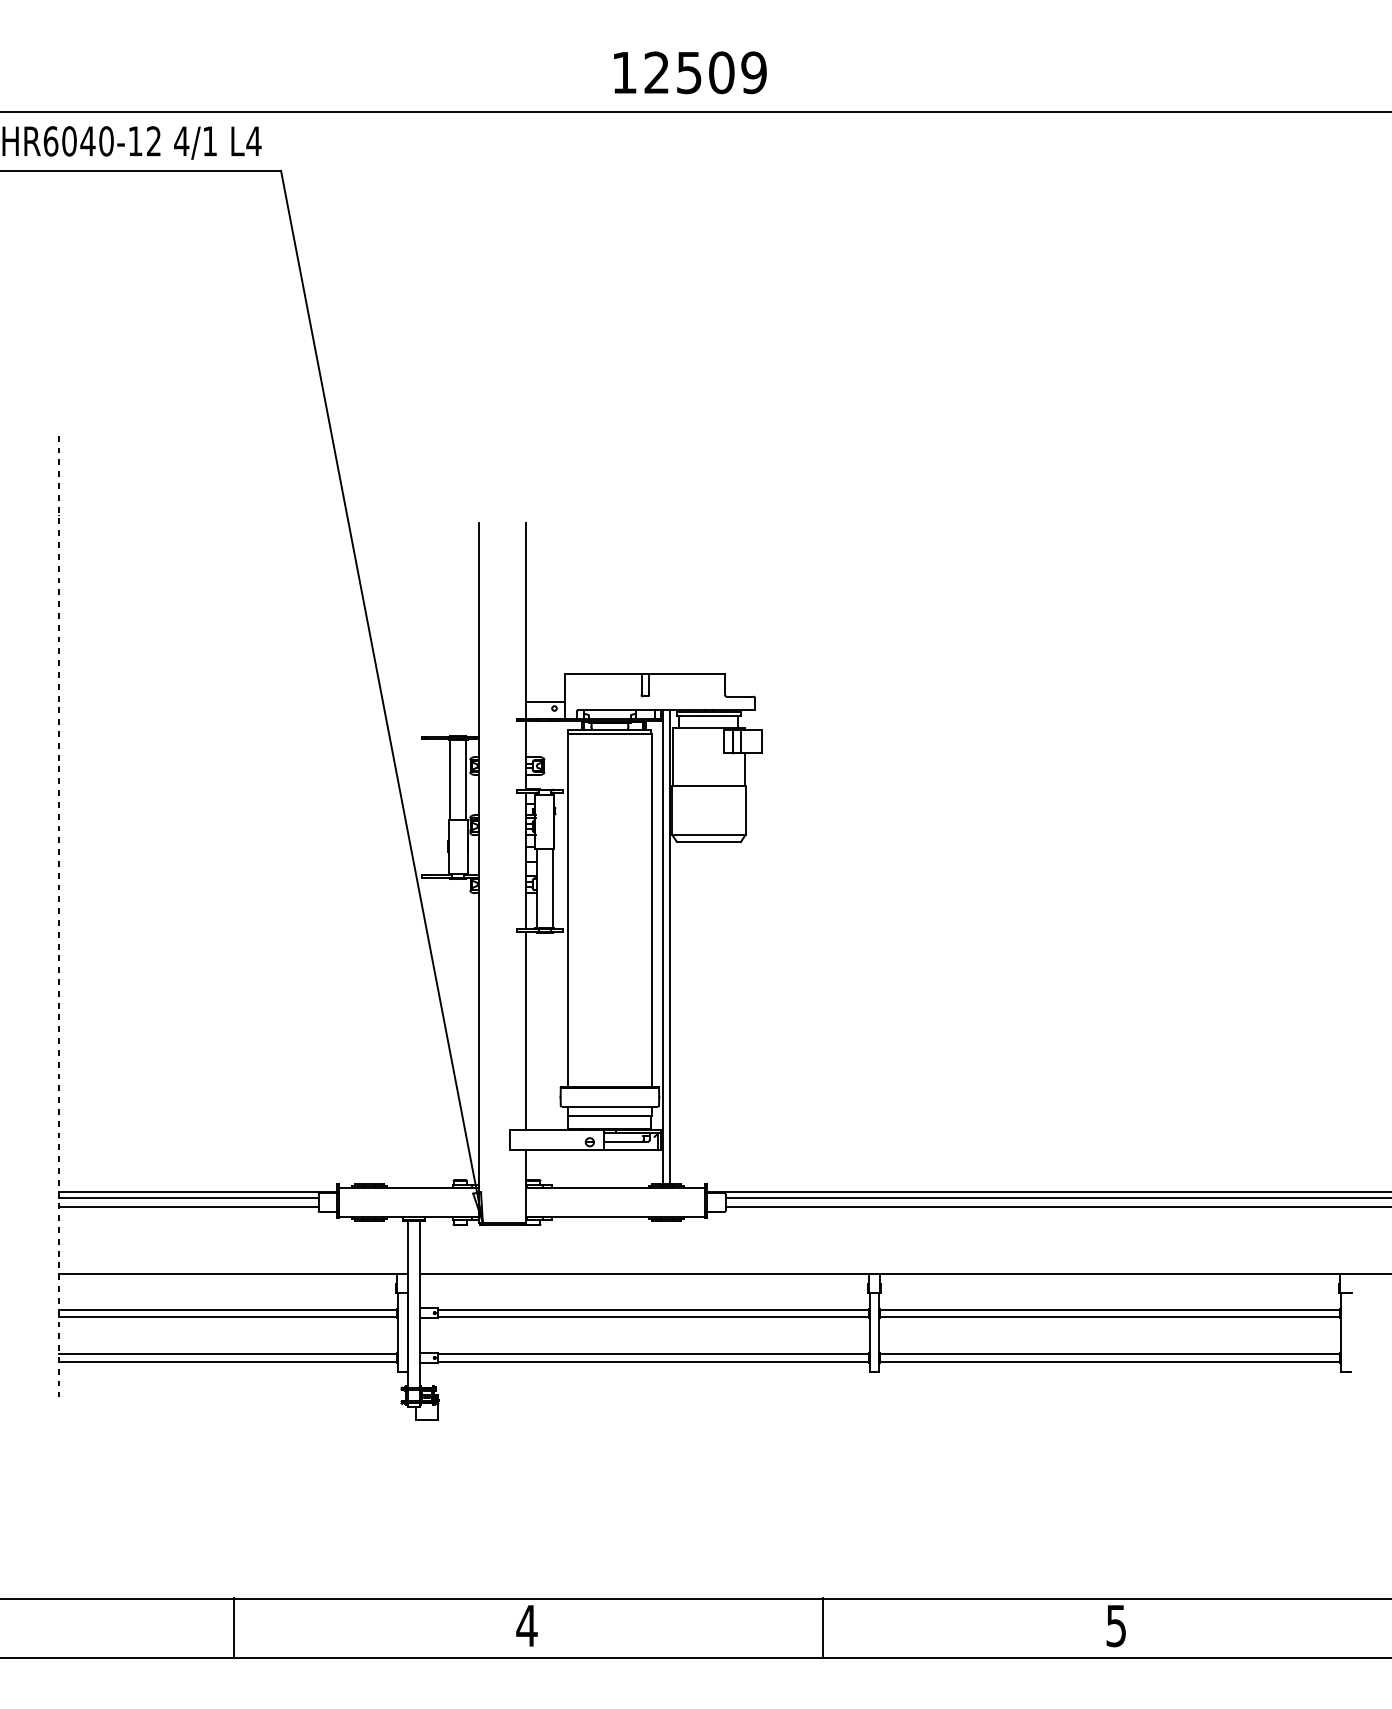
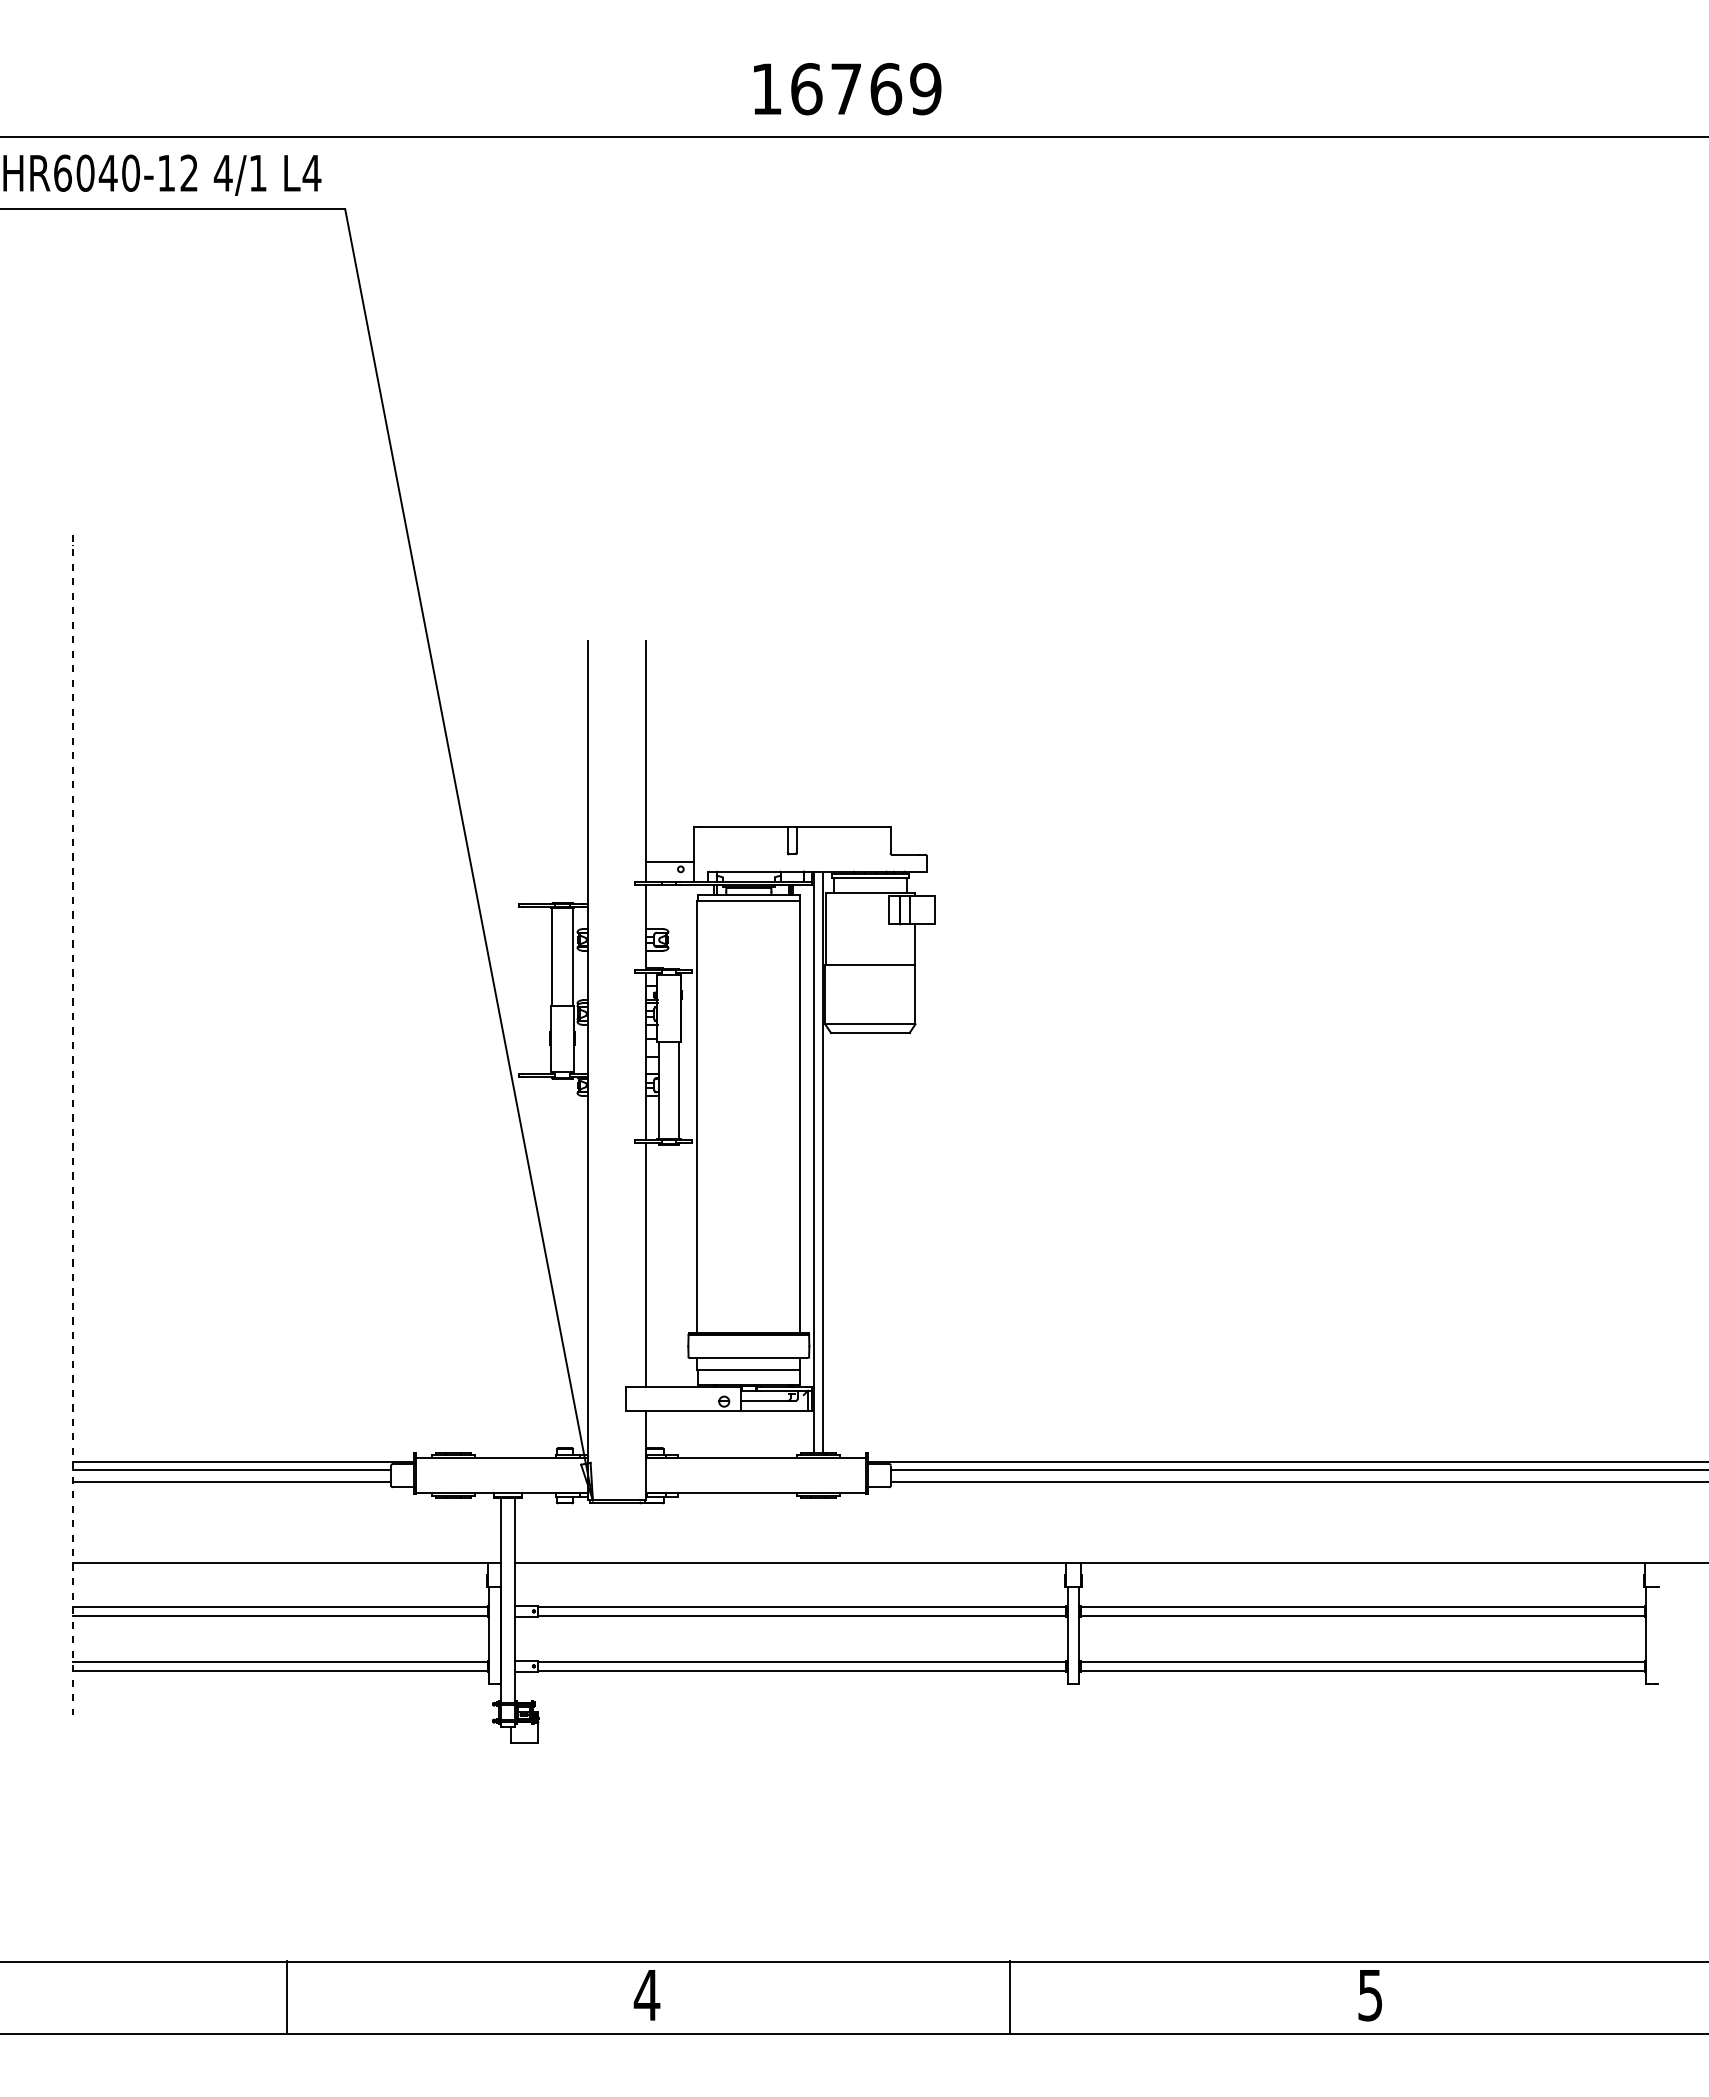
text: (689, 73) -> (846, 89), 12509 -> 16769

